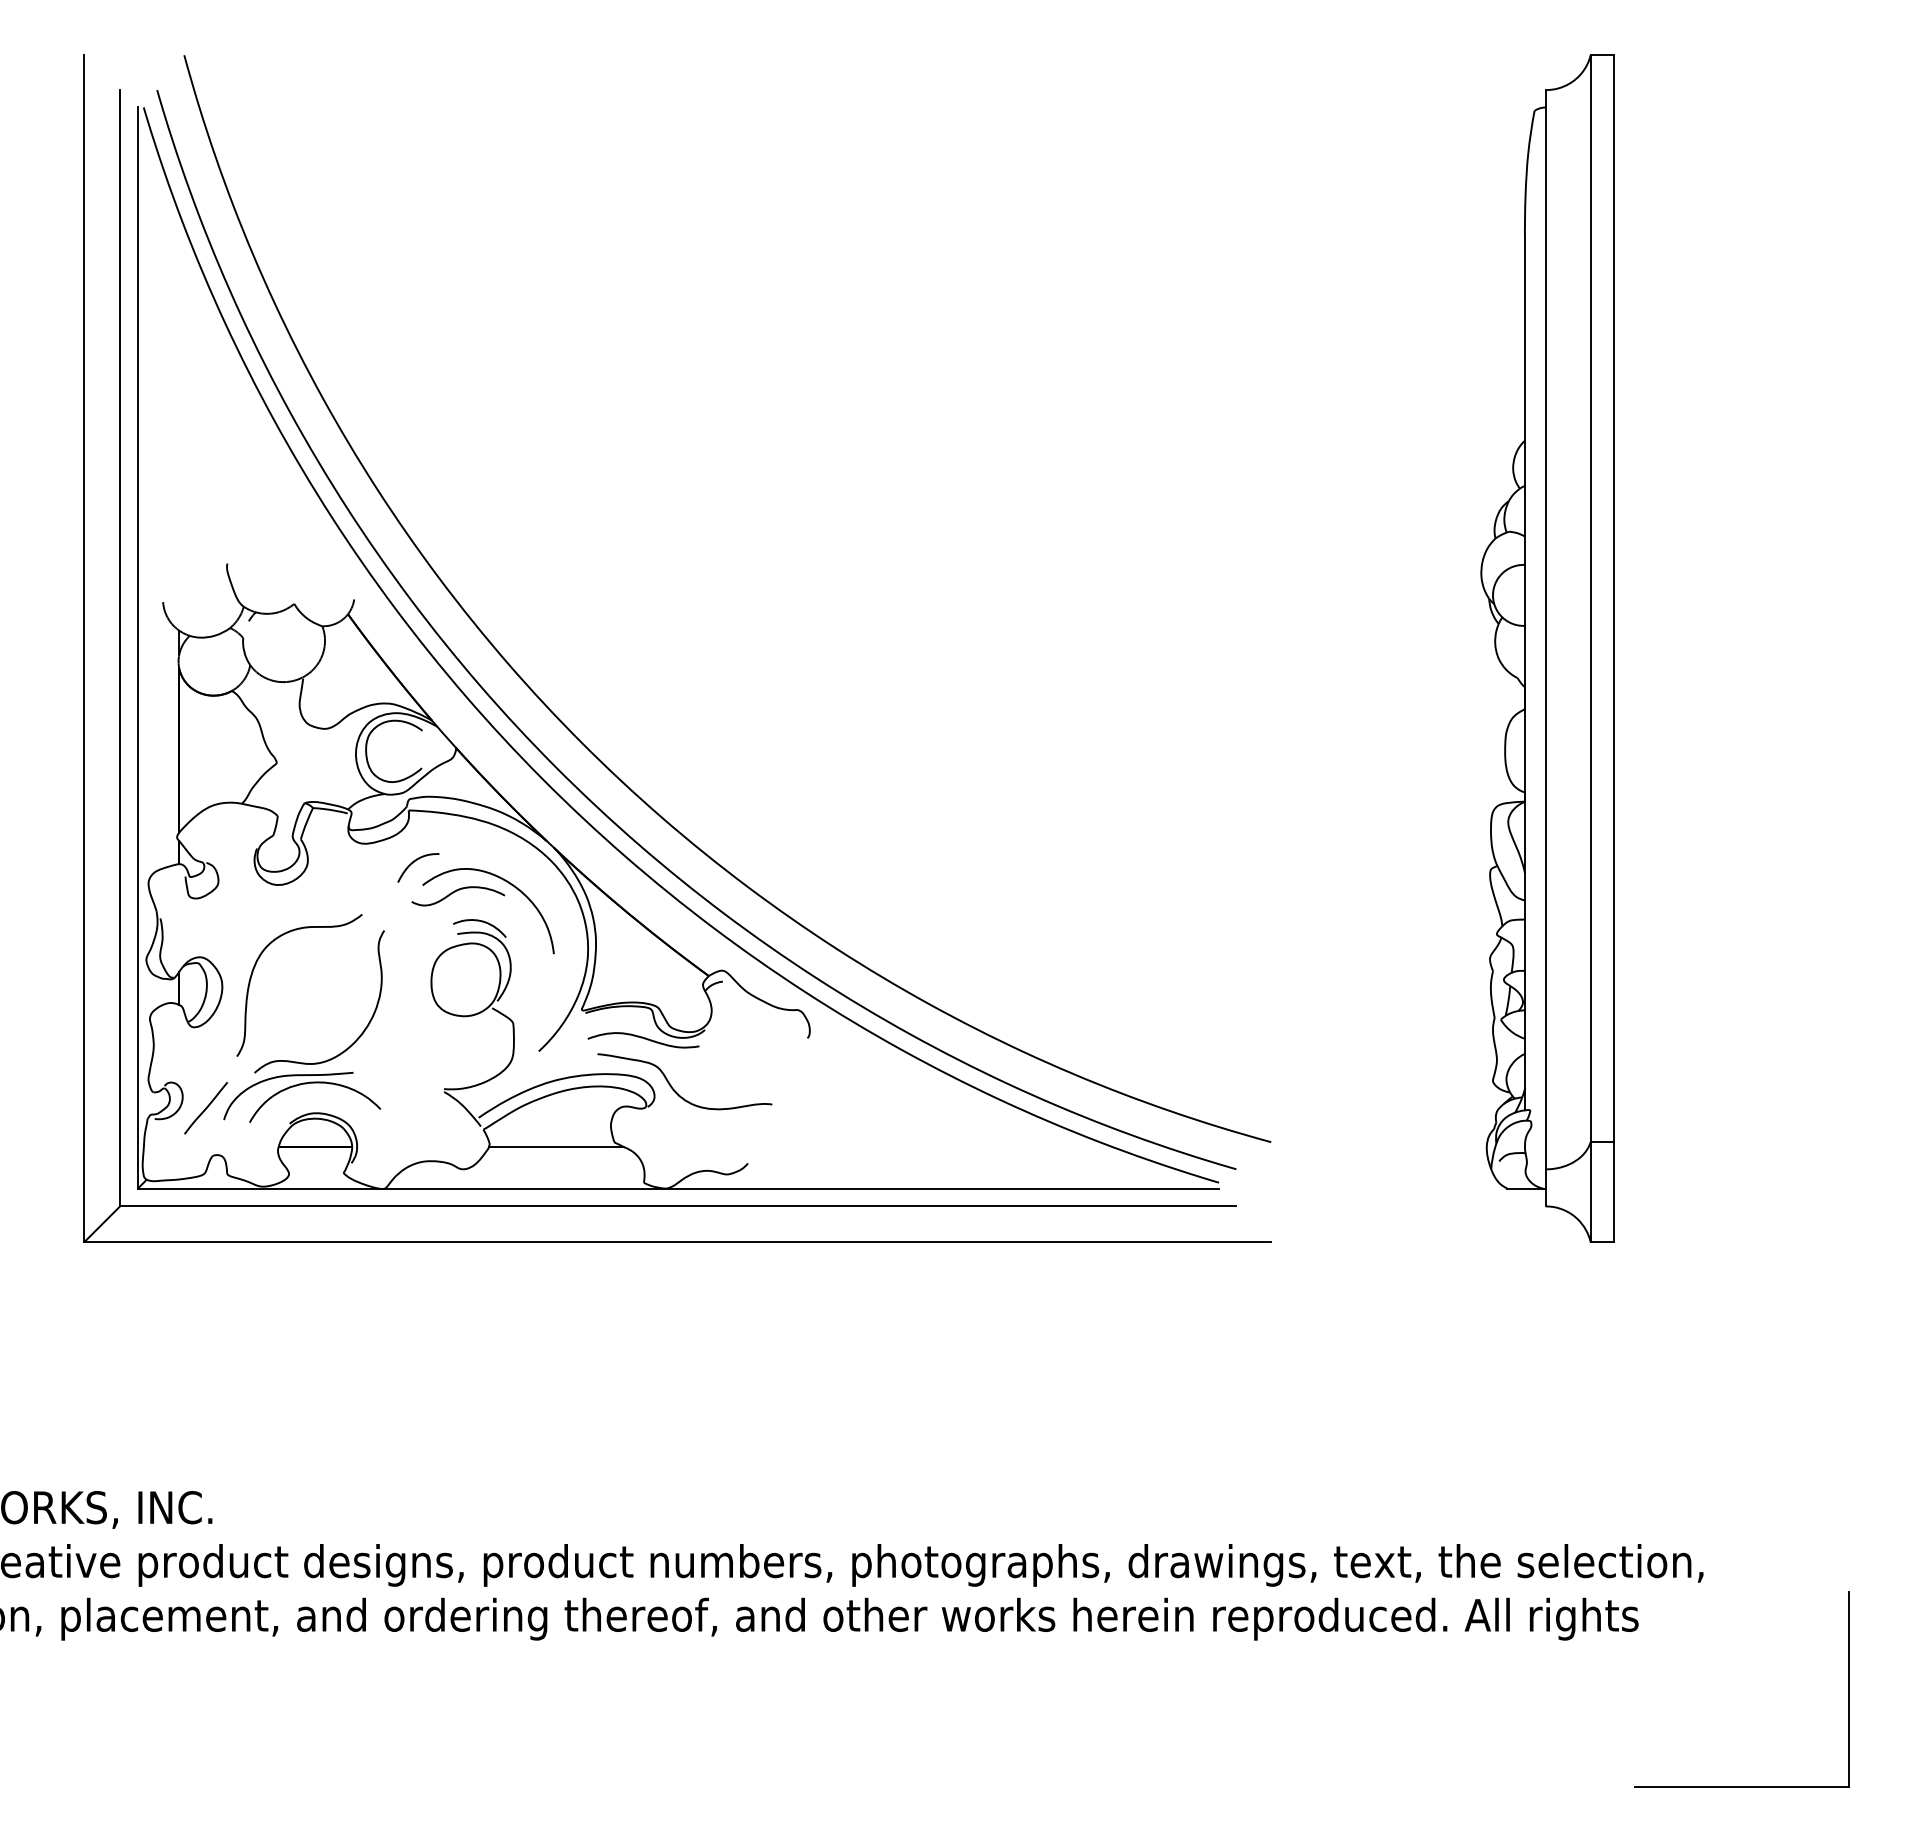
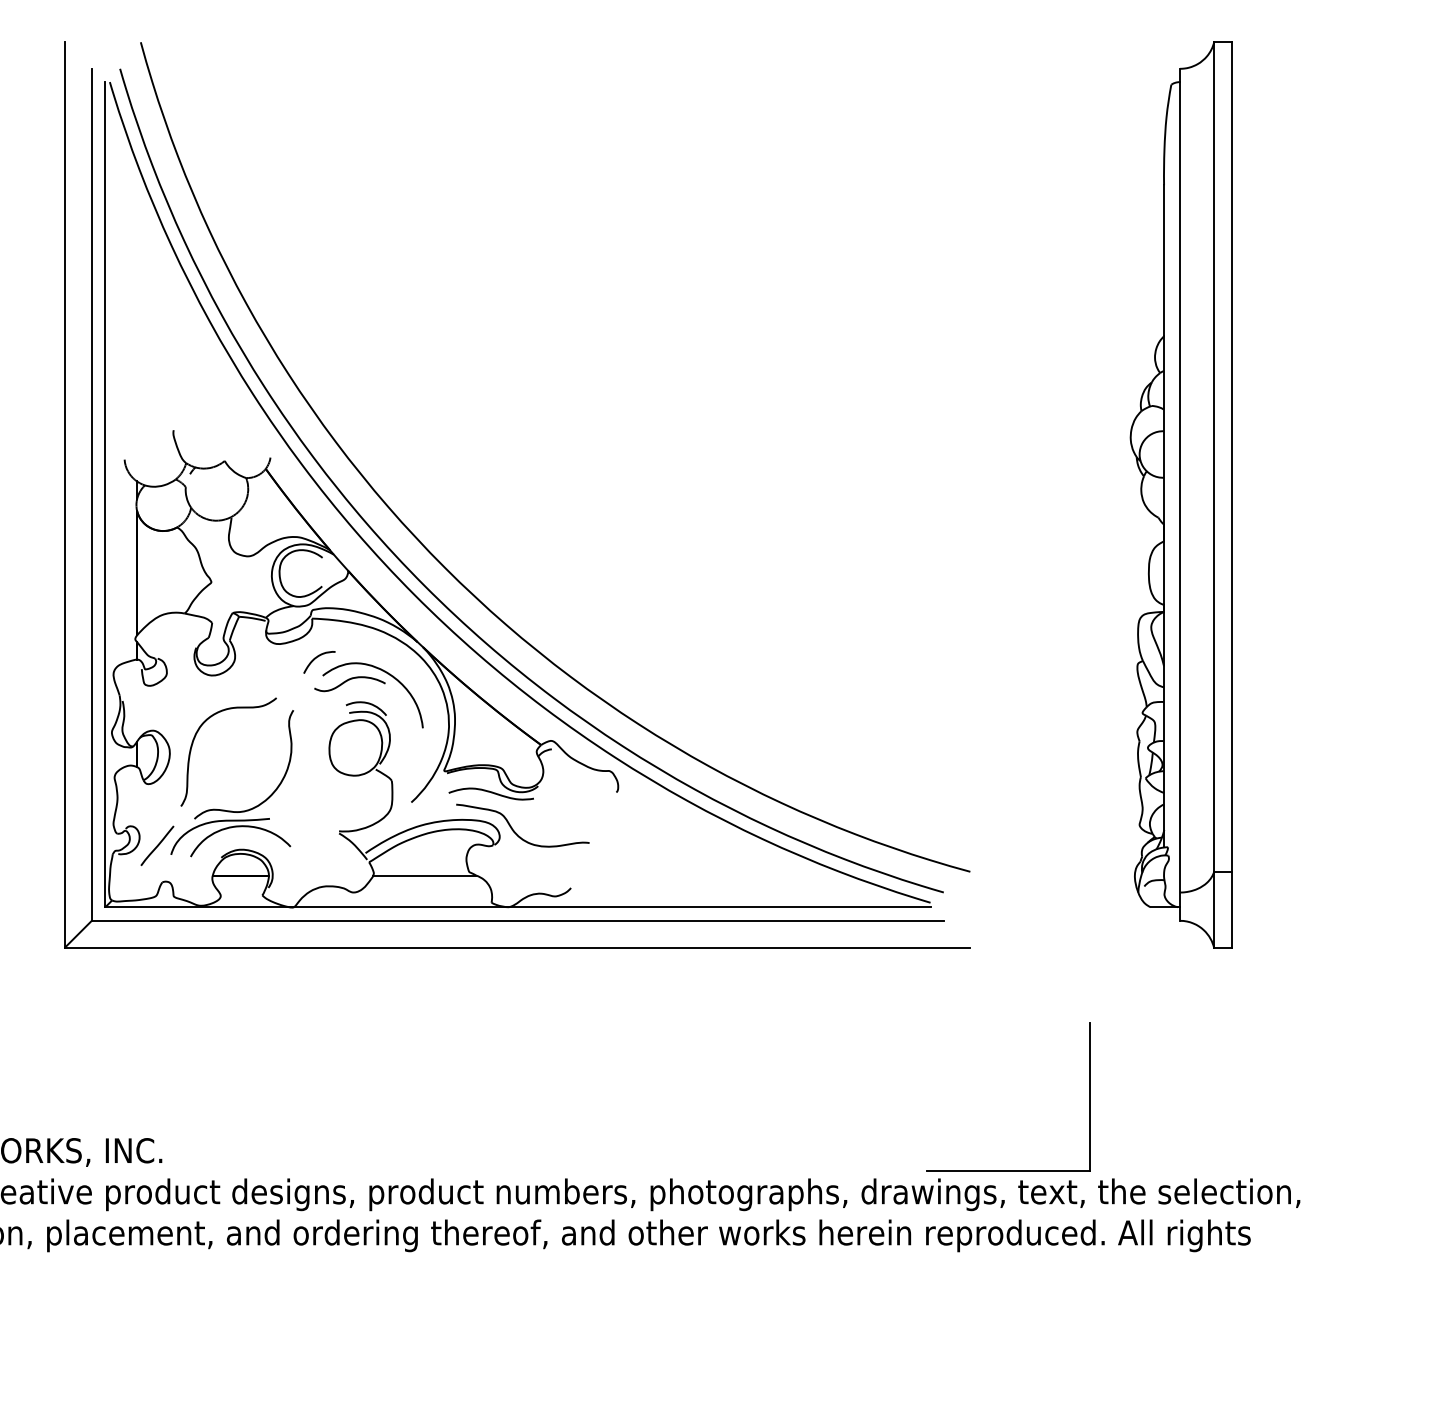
part: (1741, 1786) -> (1007, 1171), moved

